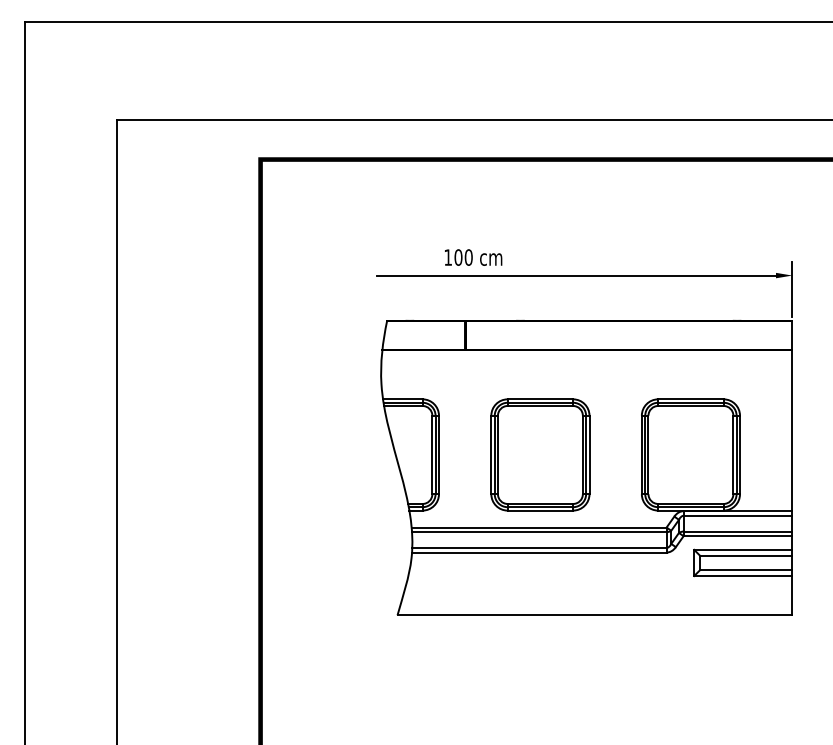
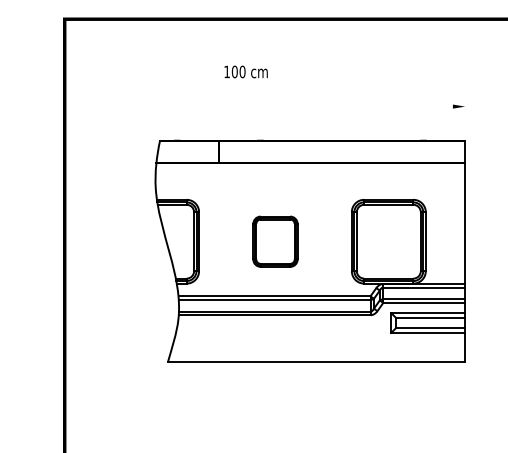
text: (473, 257) -> (246, 71), moved
line: (576, 275) -> (302, 106), removed
line: (792, 289) -> (465, 117), removed
part: (540, 454) -> (275, 241), size x0.6

